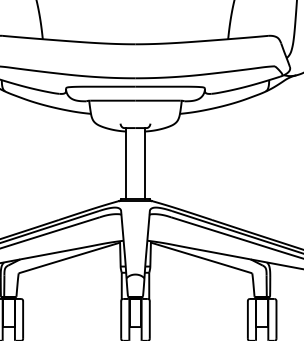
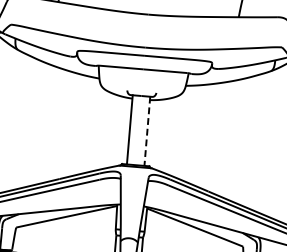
line: (144, 163) -> (147, 131), solid -> dashed

